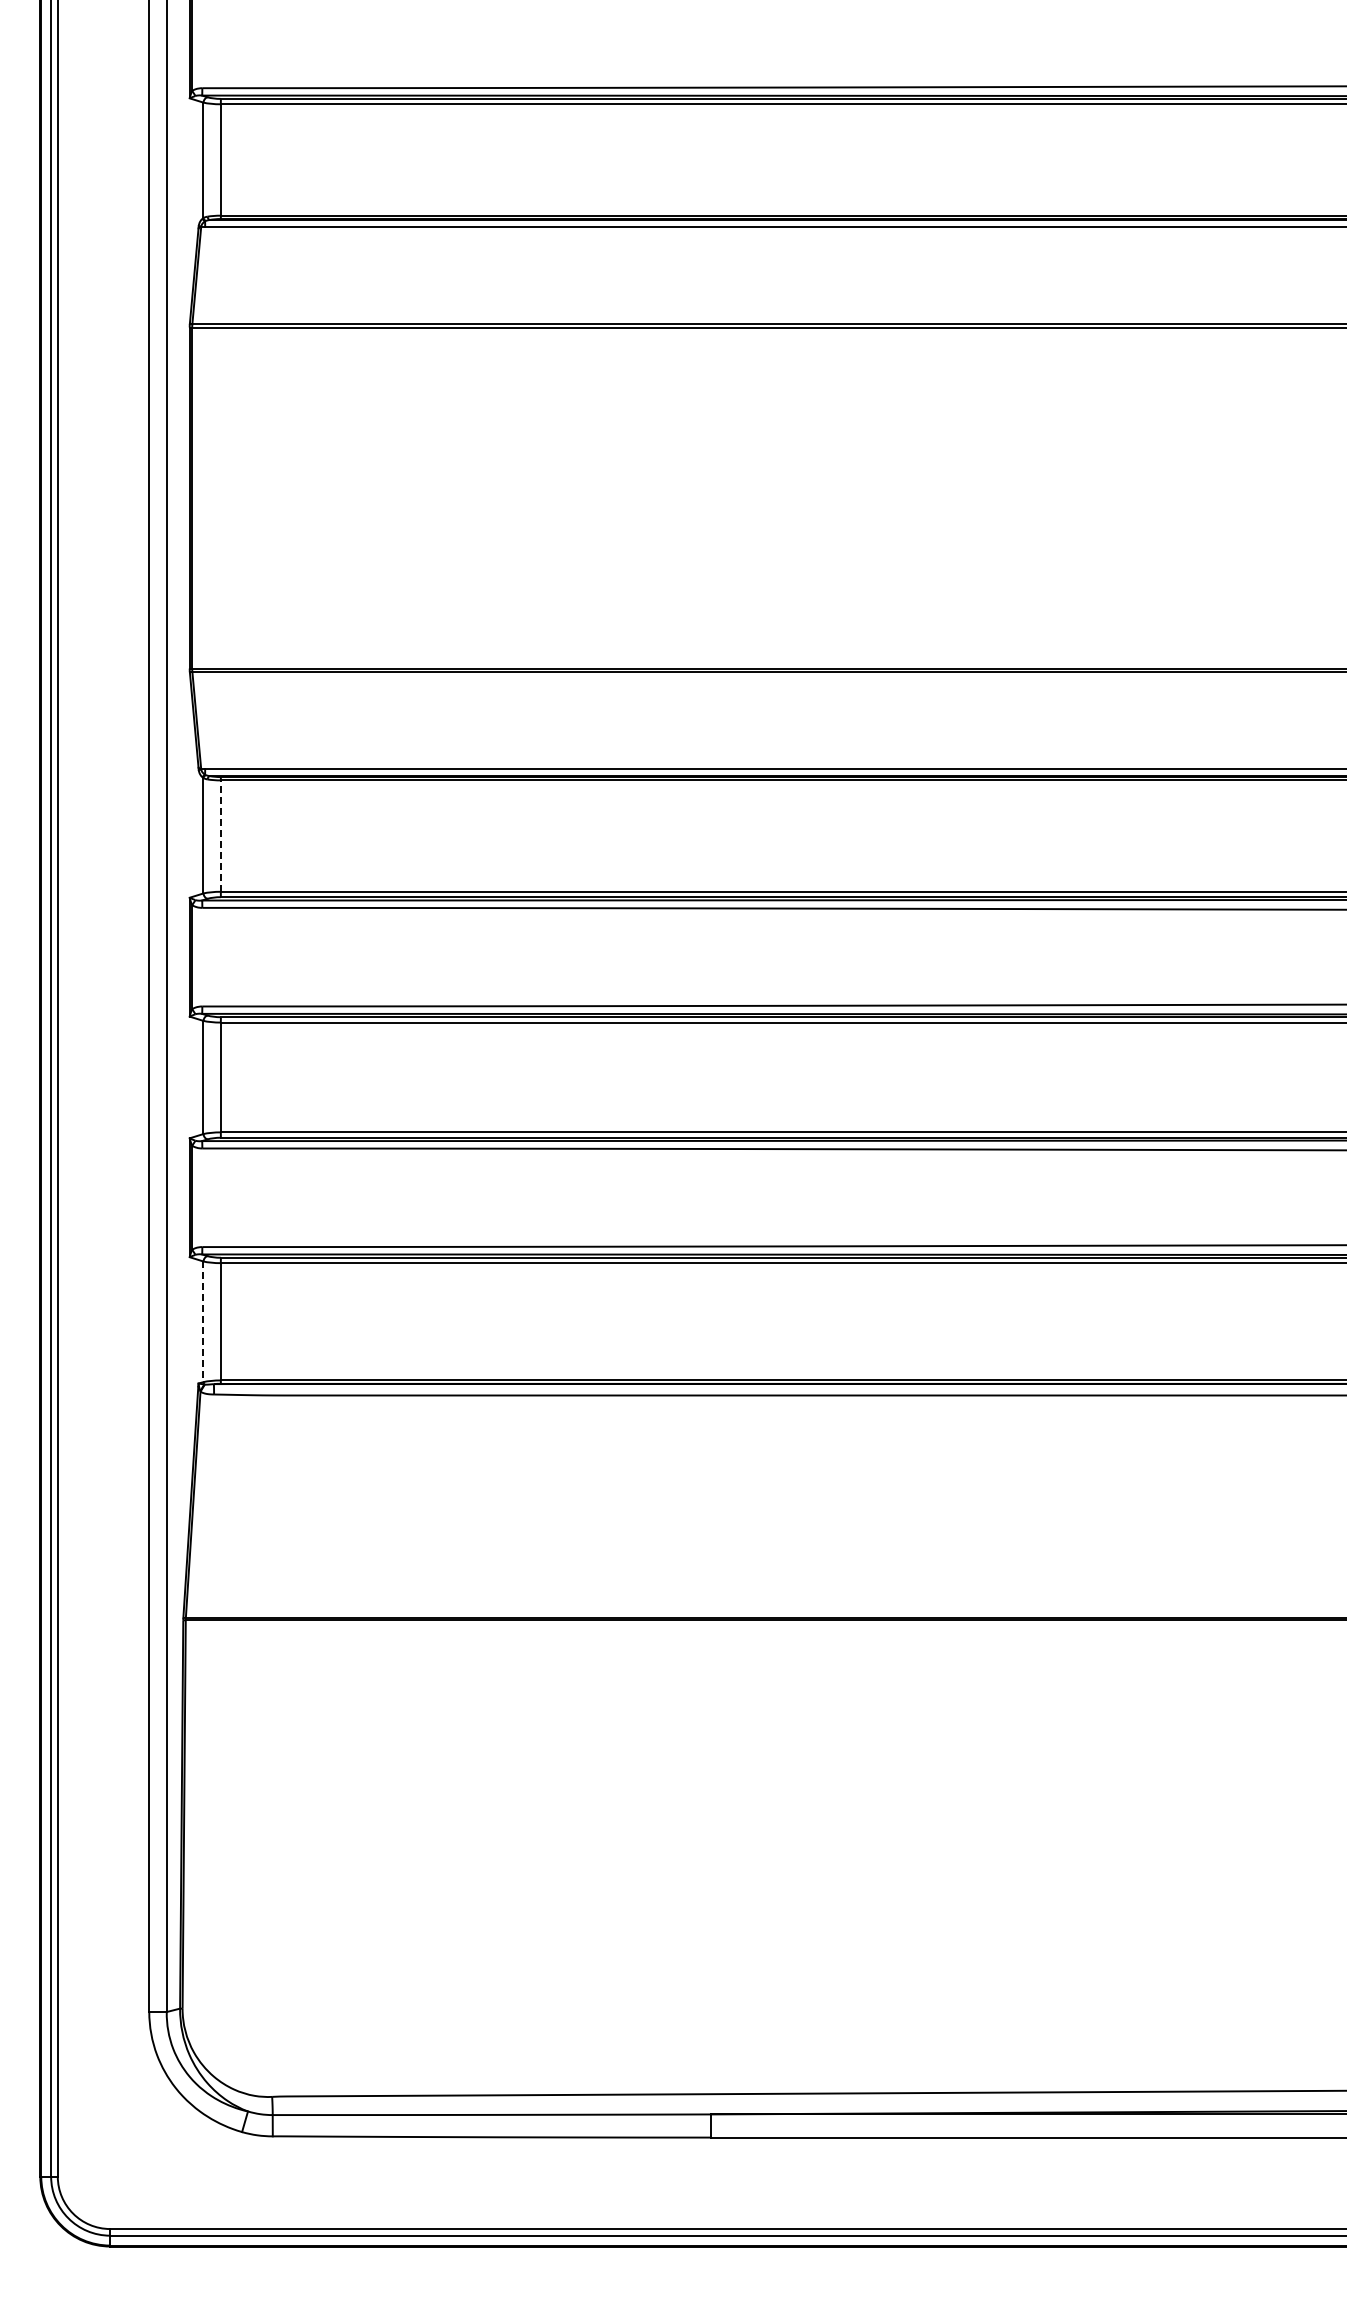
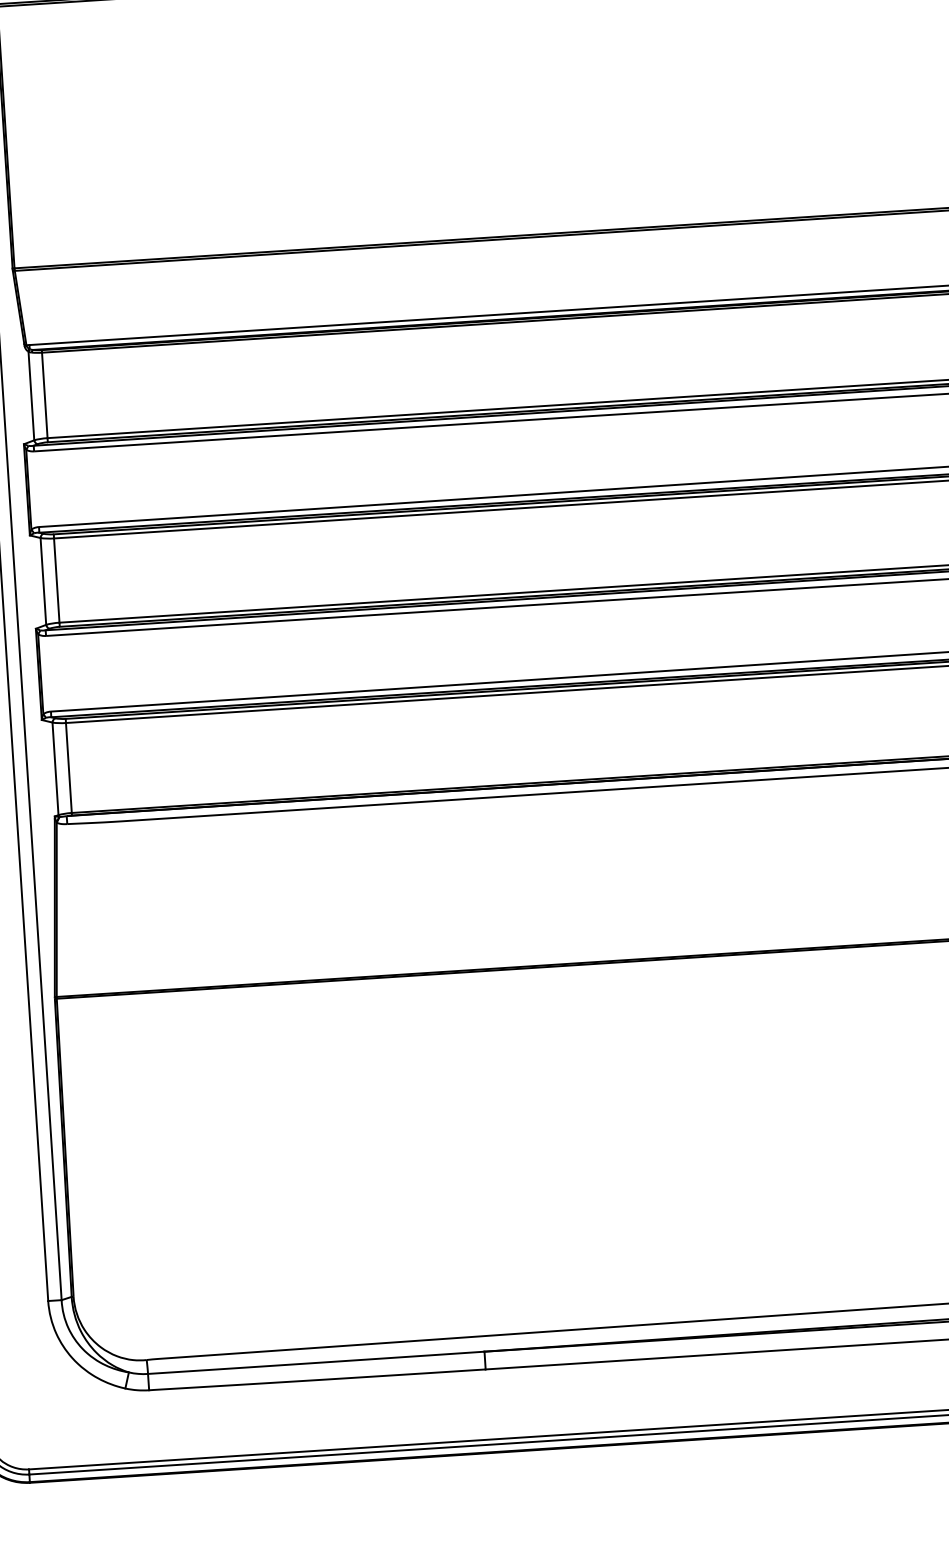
line: (220, 836) -> (44, 395), dashed -> solid
line: (203, 1322) -> (55, 769), dashed -> solid

